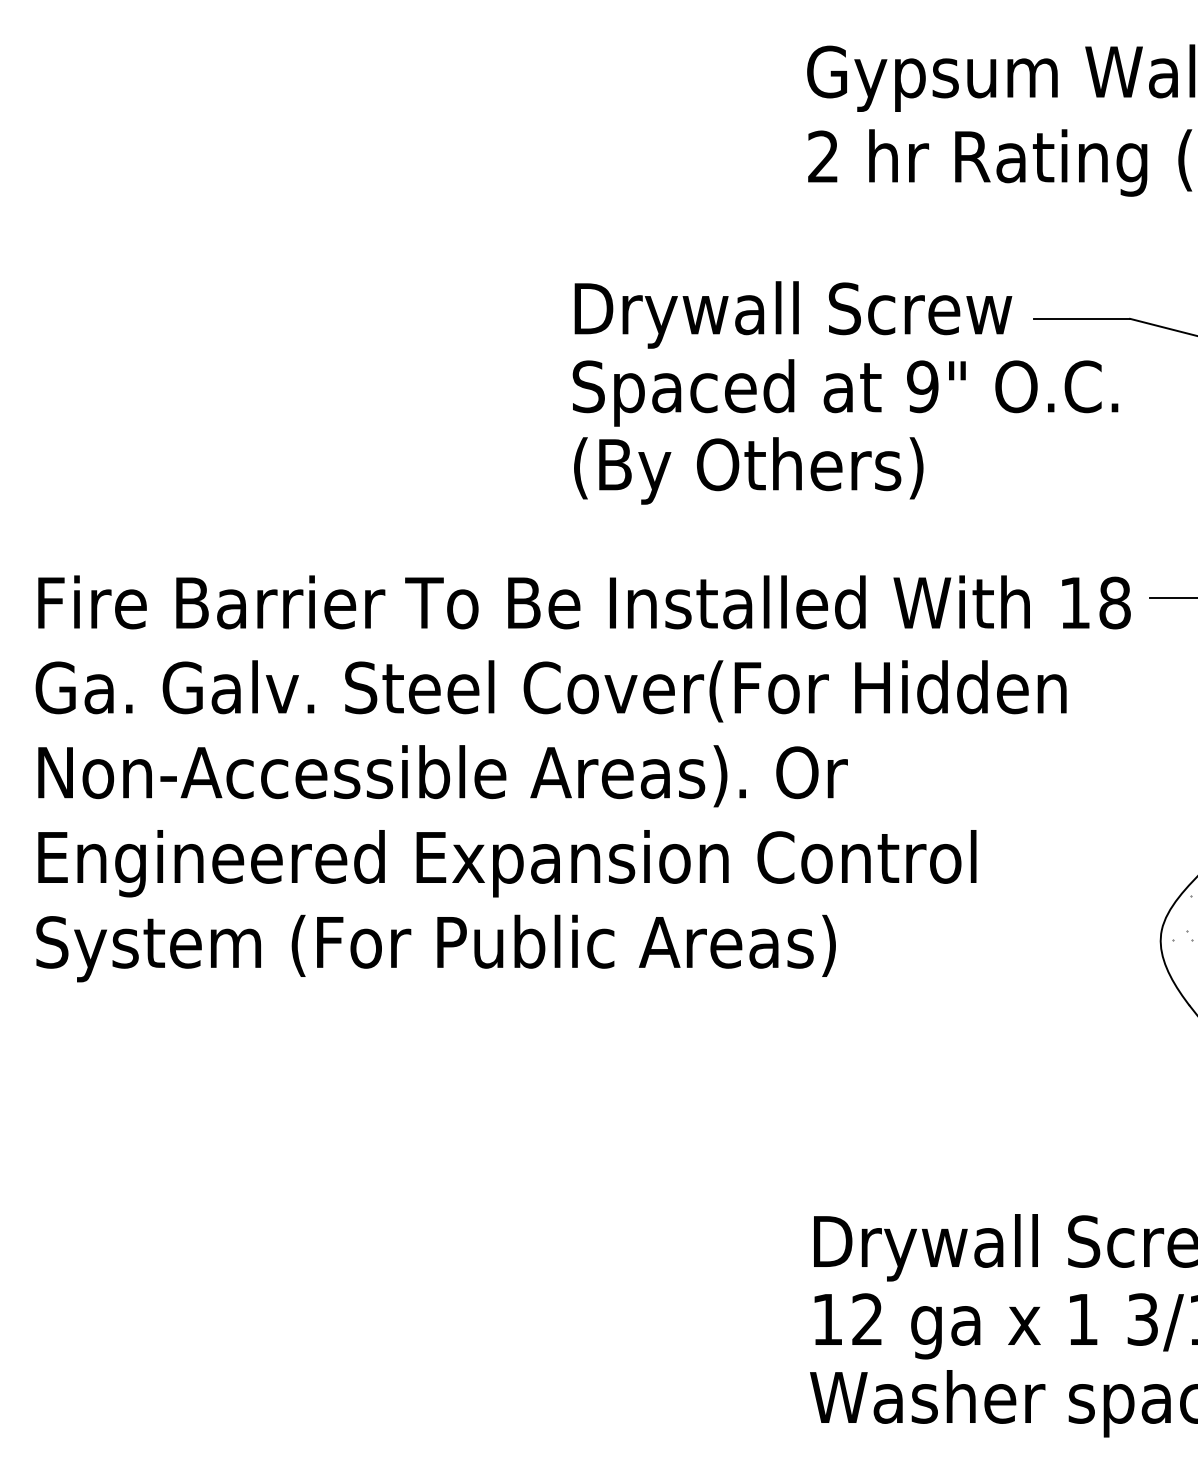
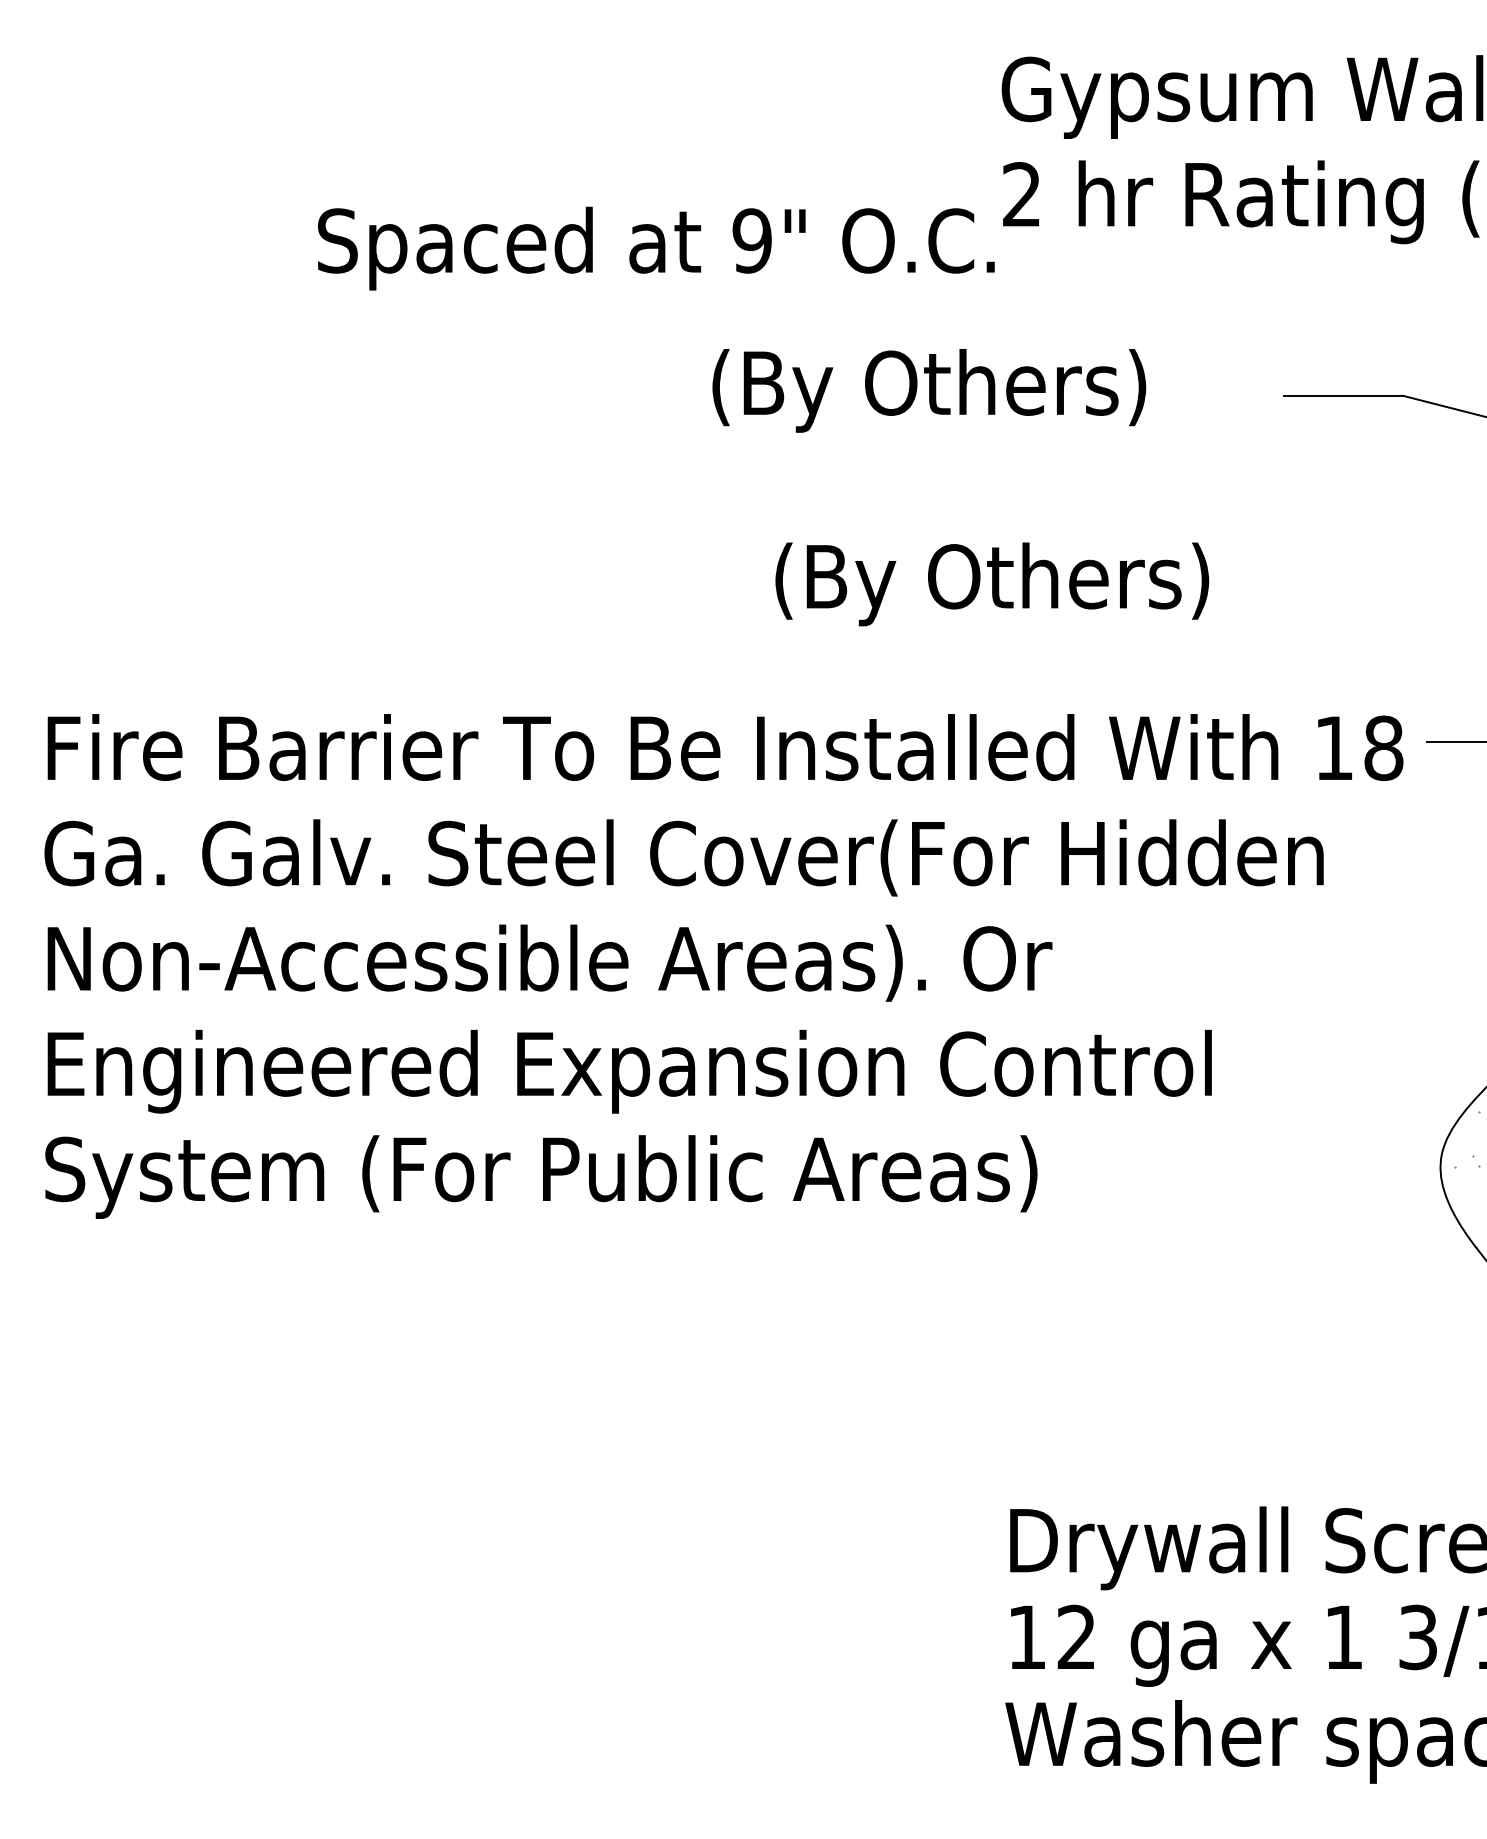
text: (793, 314) -> (984, 390), Drywall Screw -> (By Others)
text: (845, 392) -> (656, 248), moved
text: (748, 471) -> (992, 584), moved

